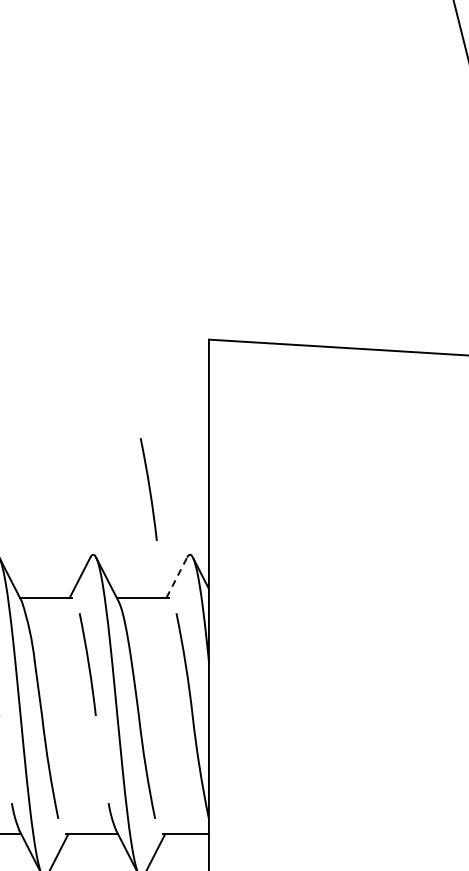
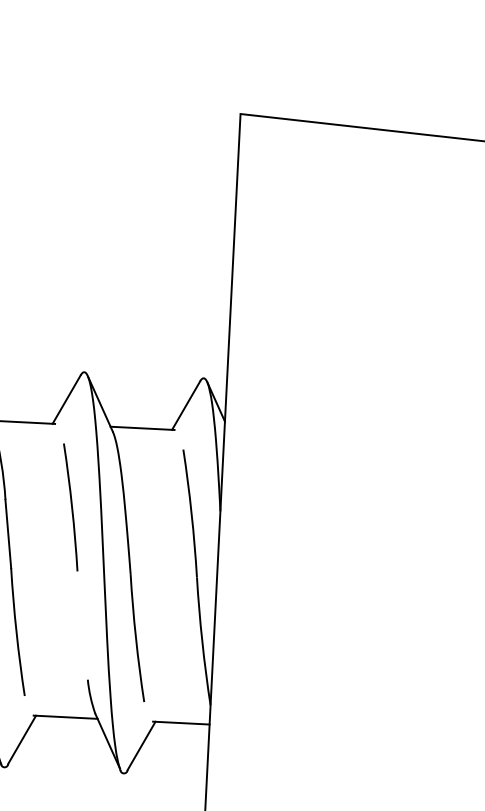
arc: (148, 488) -> (156, 293), removed
line: (176, 577) -> (185, 405), dashed -> solid

